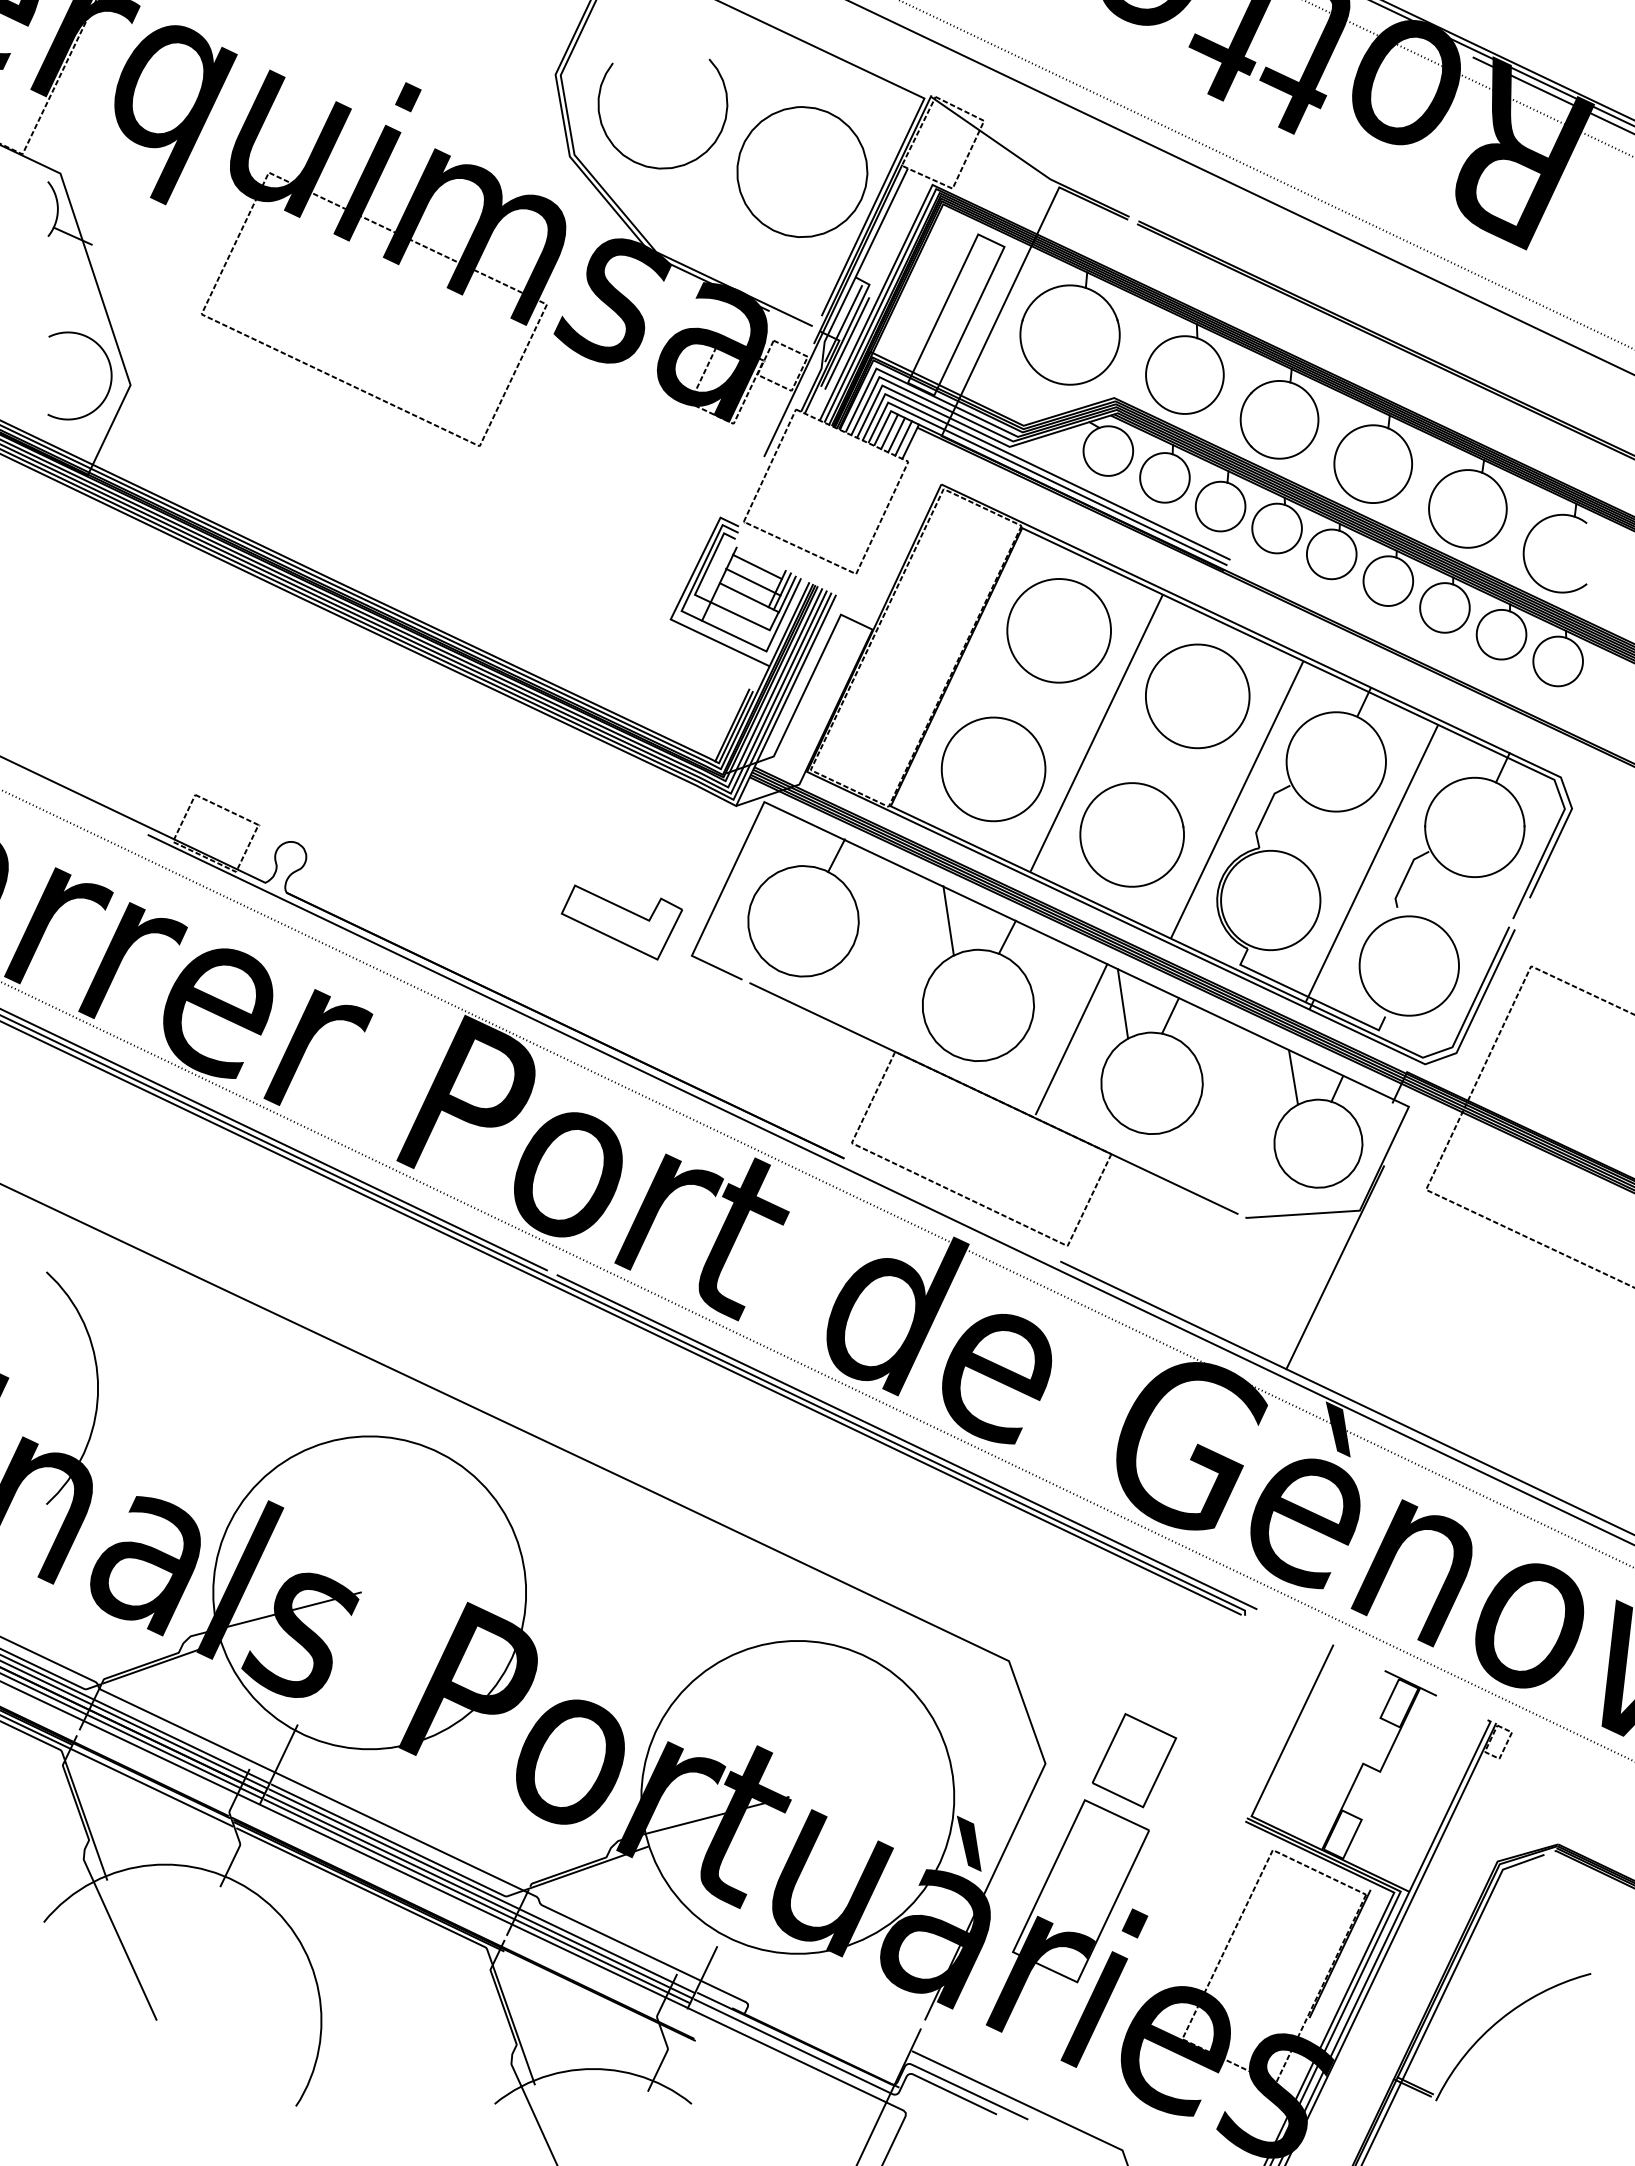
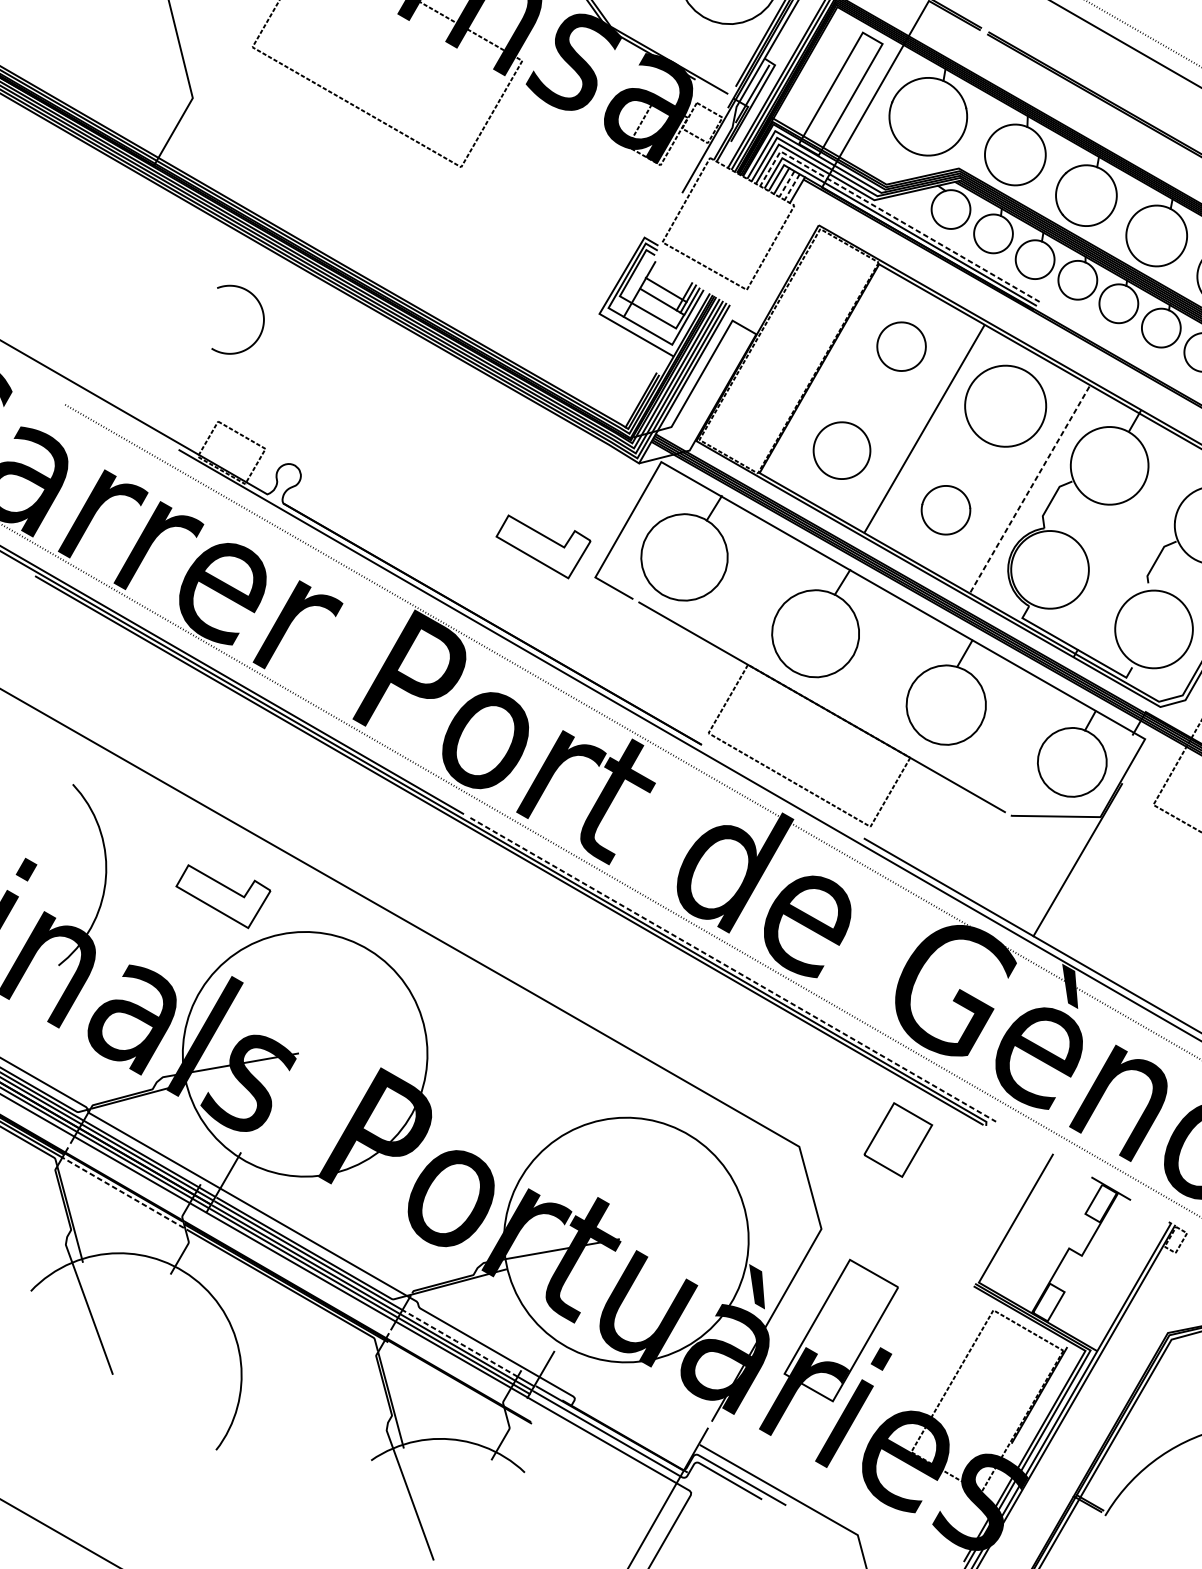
line: (847, 343) -> (754, 109), removed
curve: (110, 375) -> (262, 322), moved
line: (896, 435) -> (786, 184), solid -> dashed
line: (903, 438) -> (792, 187), solid -> dashed
line: (1033, 465) -> (891, 216), solid -> dashed
line: (757, 566) -> (670, 277), removed
part: (1058, 630) -> (901, 346), size x0.6
part: (993, 769) -> (841, 450), size x0.7
line: (1237, 799) -> (1030, 489), solid -> dashed
part: (1131, 834) -> (945, 509), size x0.6
line: (1371, 863) -> (1130, 547), removed
line: (948, 920) -> (797, 565), removed
line: (1122, 1003) -> (928, 641), removed
line: (1071, 1039) -> (886, 666), removed
line: (1293, 1077) -> (1056, 709), removed
part: (248, 1400) -> (222, 896), added
line: (907, 1442) -> (733, 970), solid -> dashed
part: (1134, 1760) -> (898, 1139), moved
line: (151, 1787) -> (123, 1192), solid -> dashed
line: (595, 1945) -> (459, 1343), solid -> dashed

